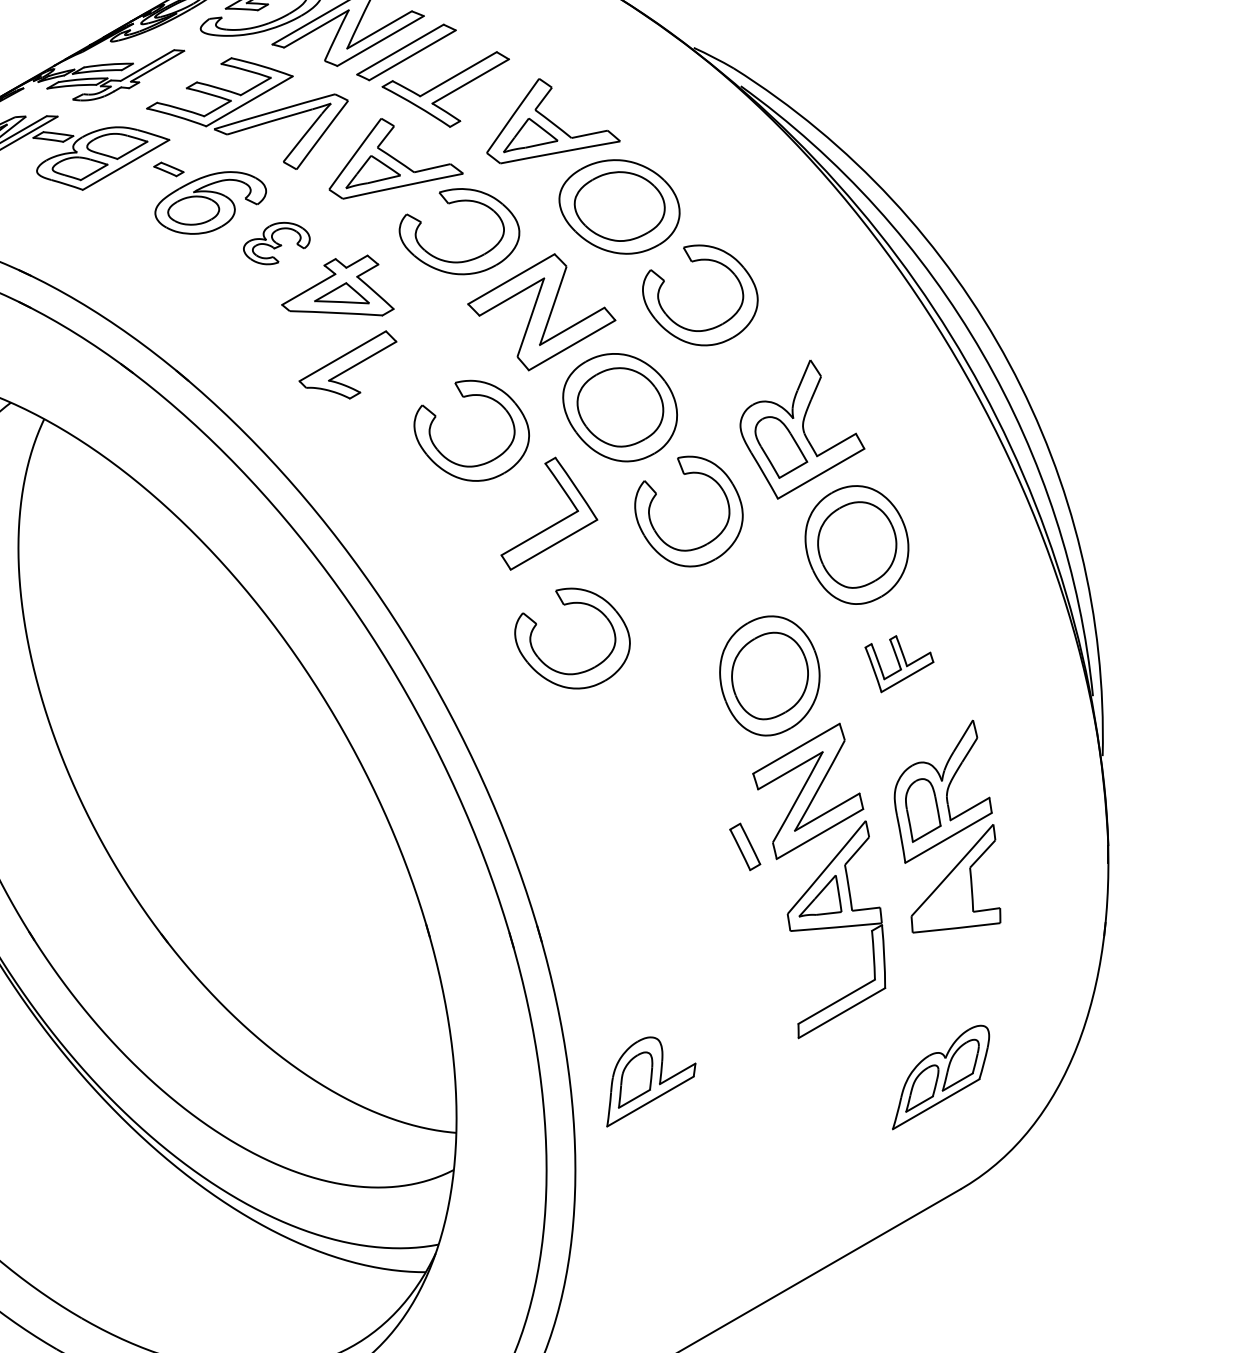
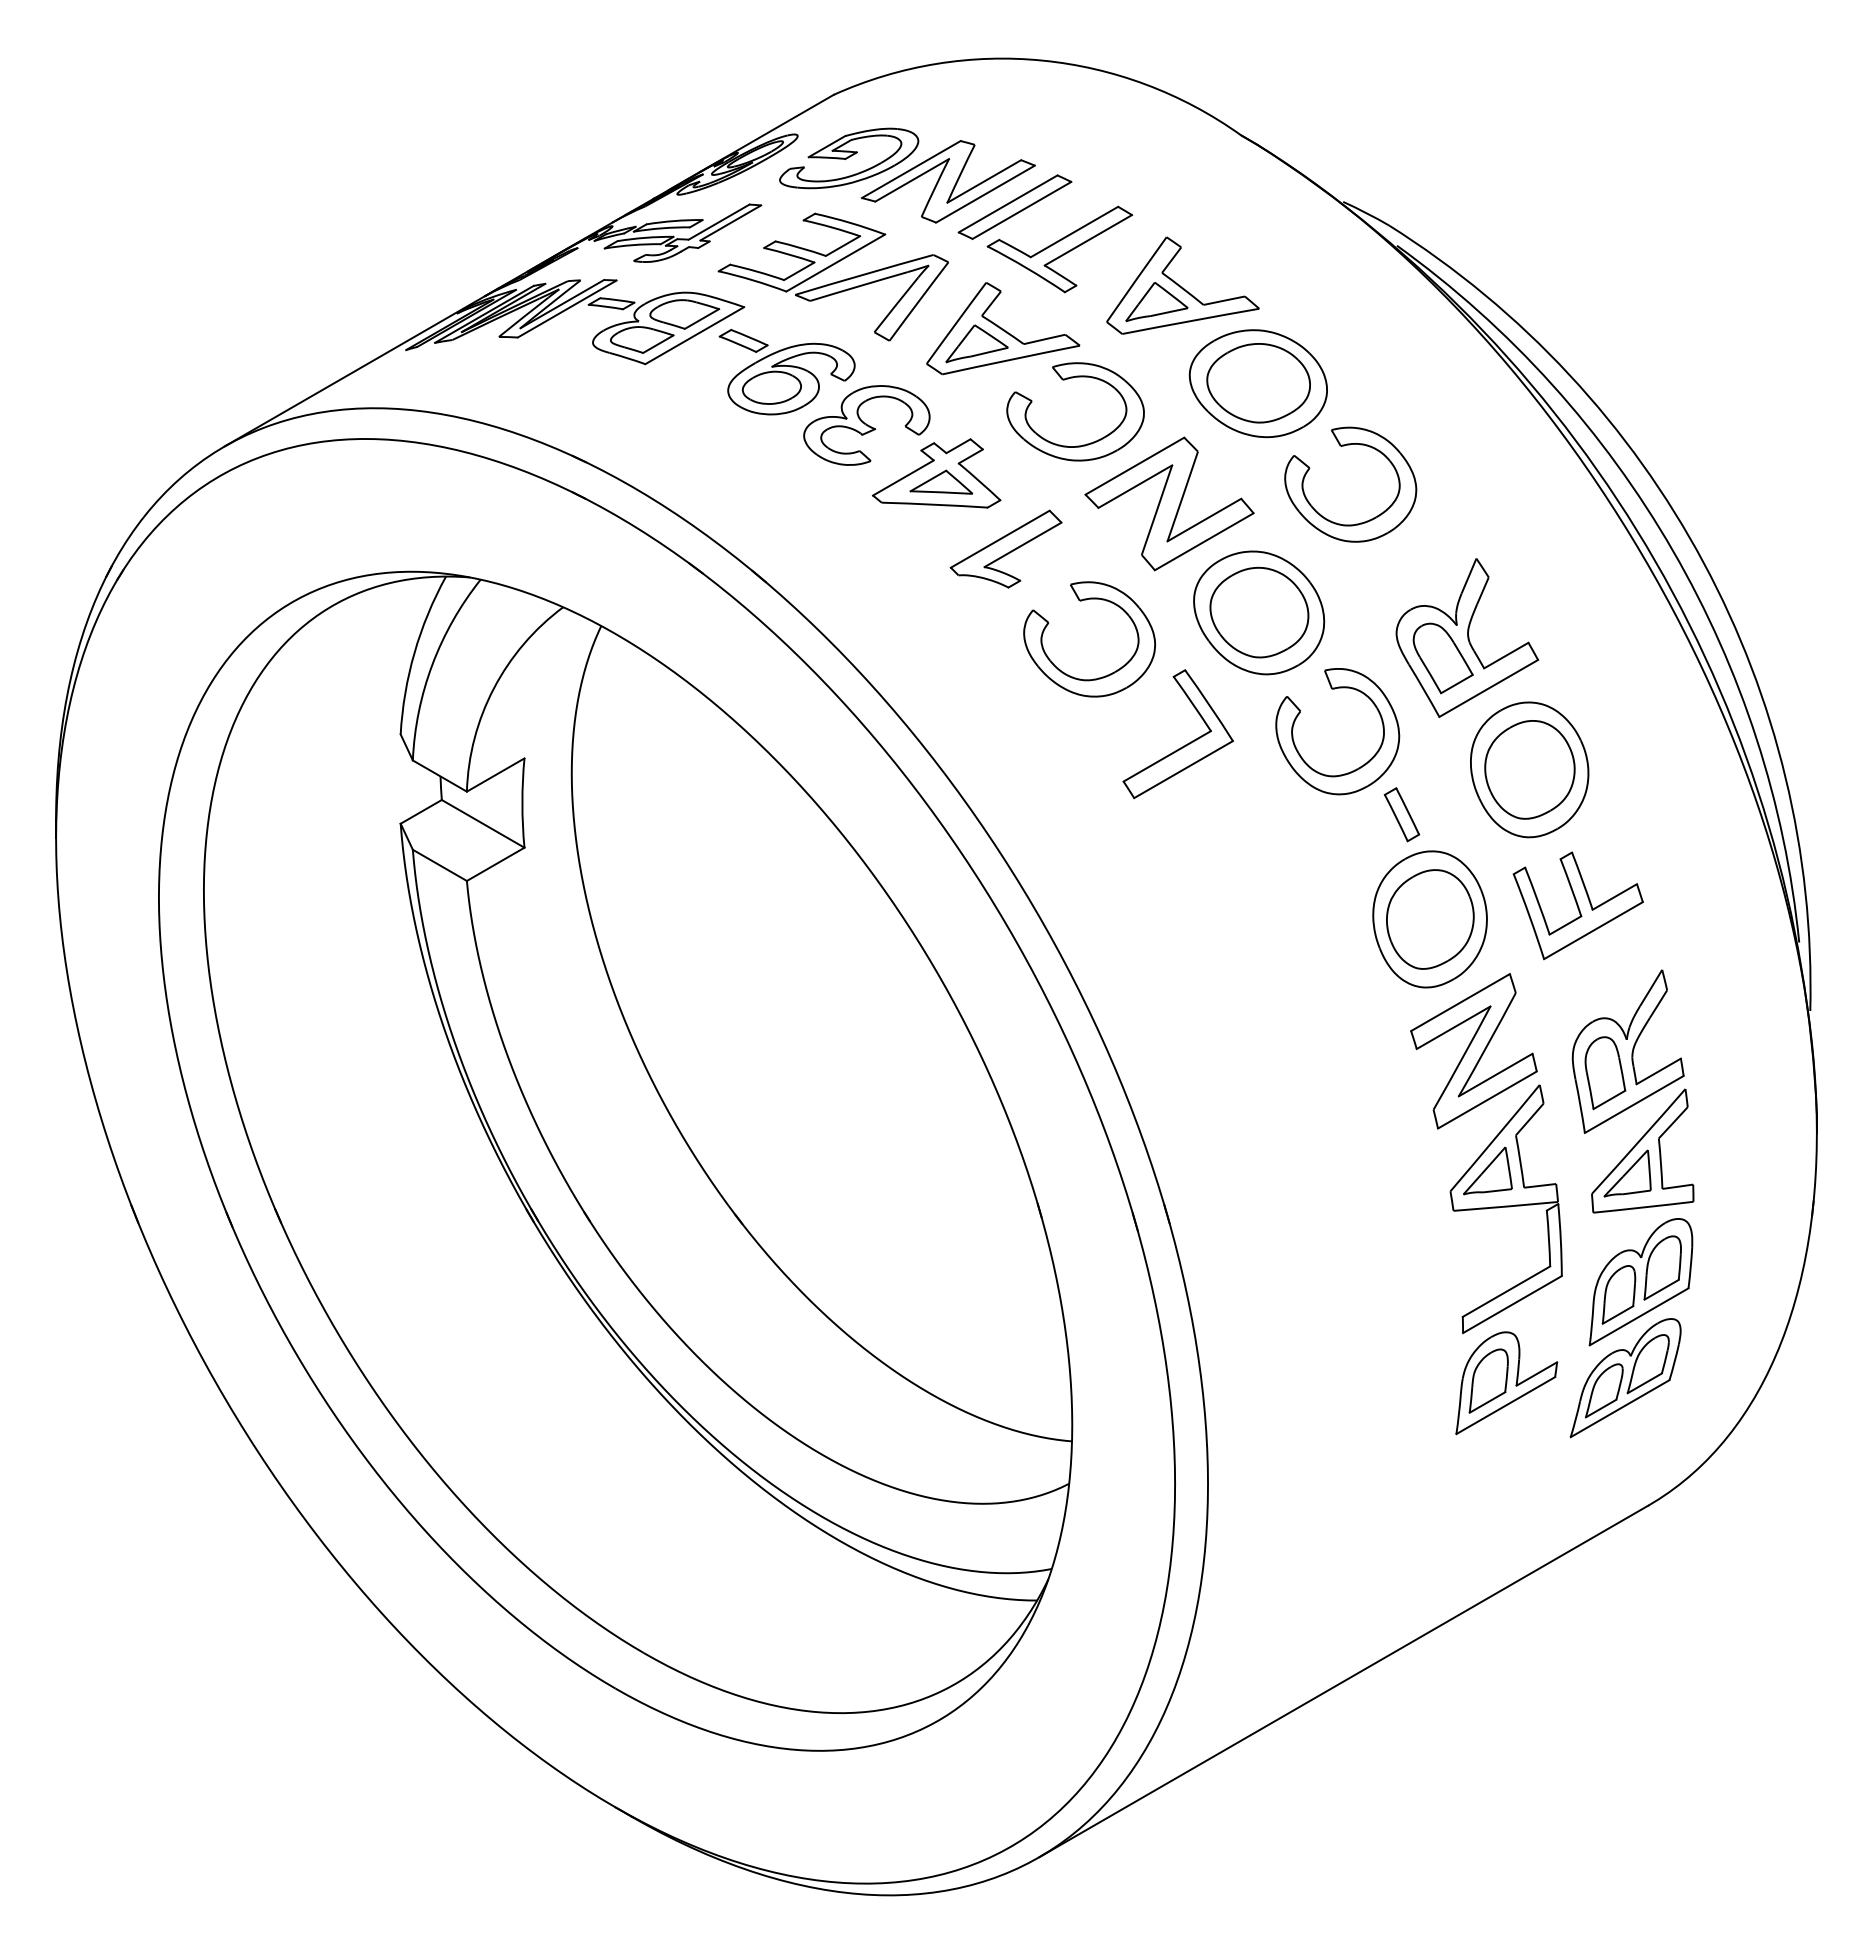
part: (168, 169) -> (743, 340), size x1.43
part: (276, 243) -> (866, 425), size x1.67
part: (347, 364) -> (1005, 548), moved
part: (567, 605) -> (1198, 838), removed
part: (898, 663) -> (1577, 905), size x1.67
part: (744, 846) -> (1401, 814), moved
part: (942, 898) -> (1627, 1173), added
part: (954, 993) -> (1640, 1282), added
part: (651, 1082) -> (1506, 1383), moved

